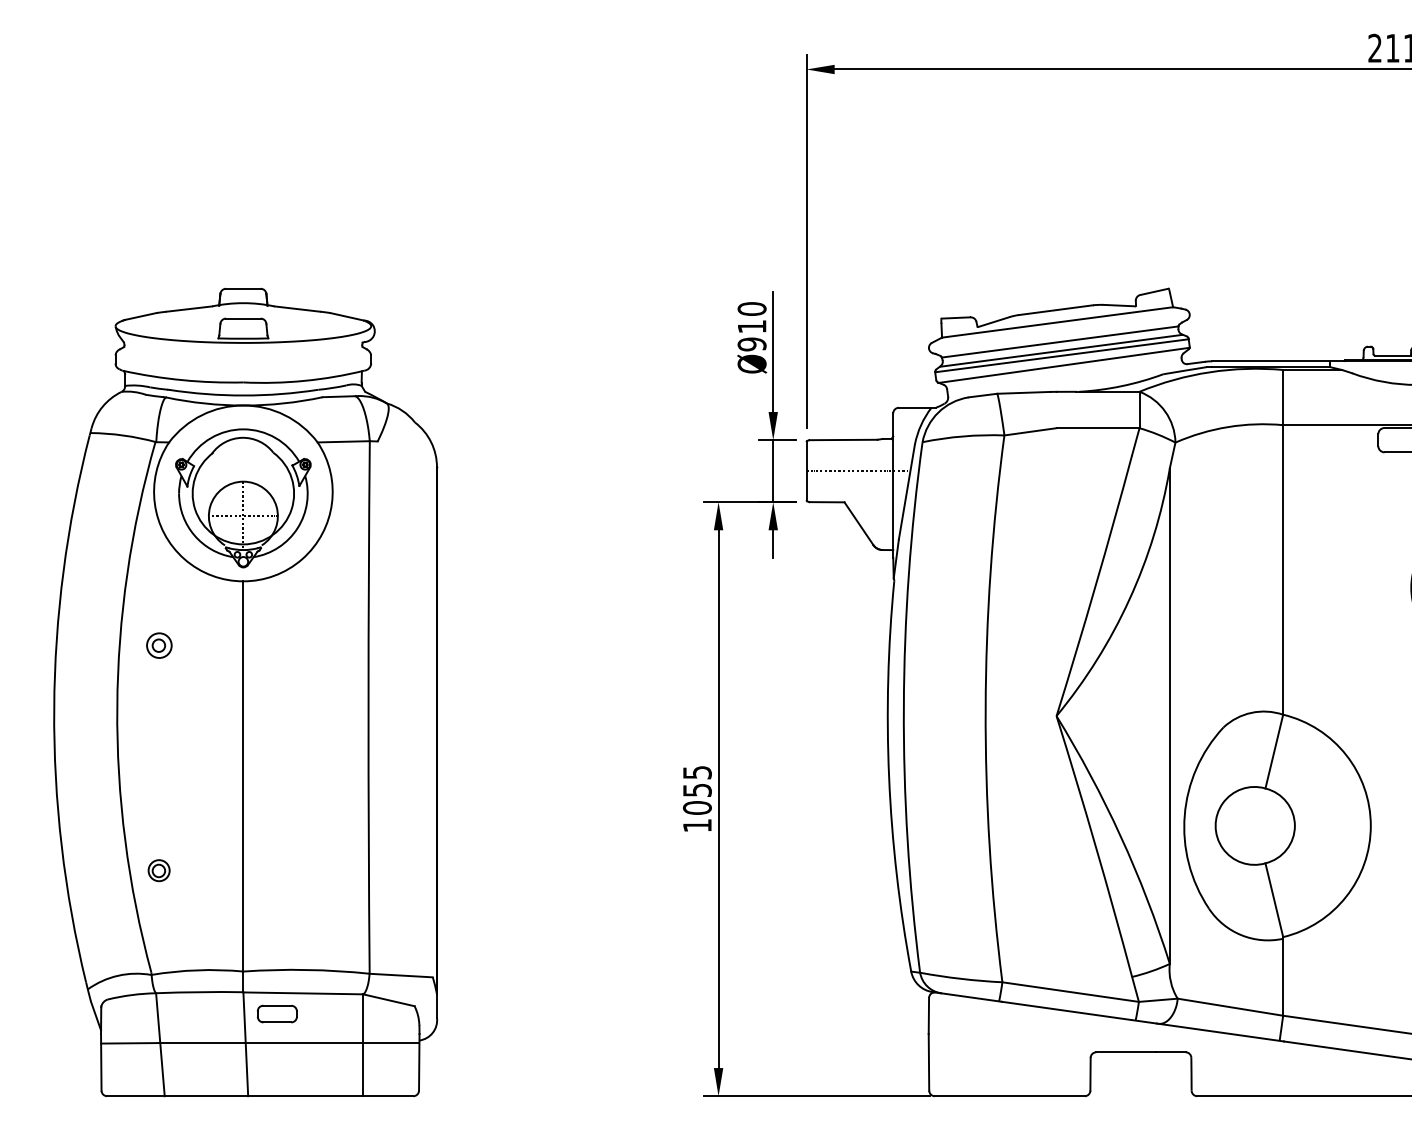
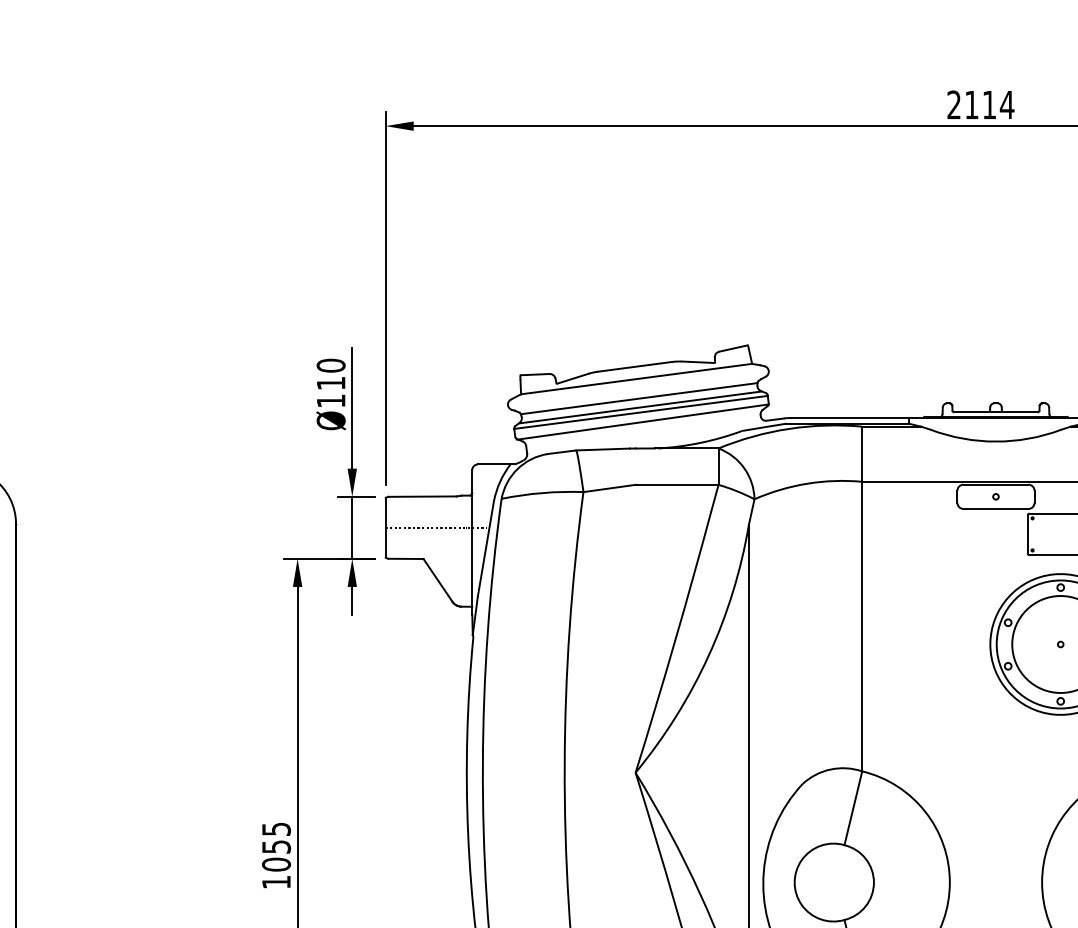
text: (751, 344) -> (330, 401), Ø910 -> Ø110

